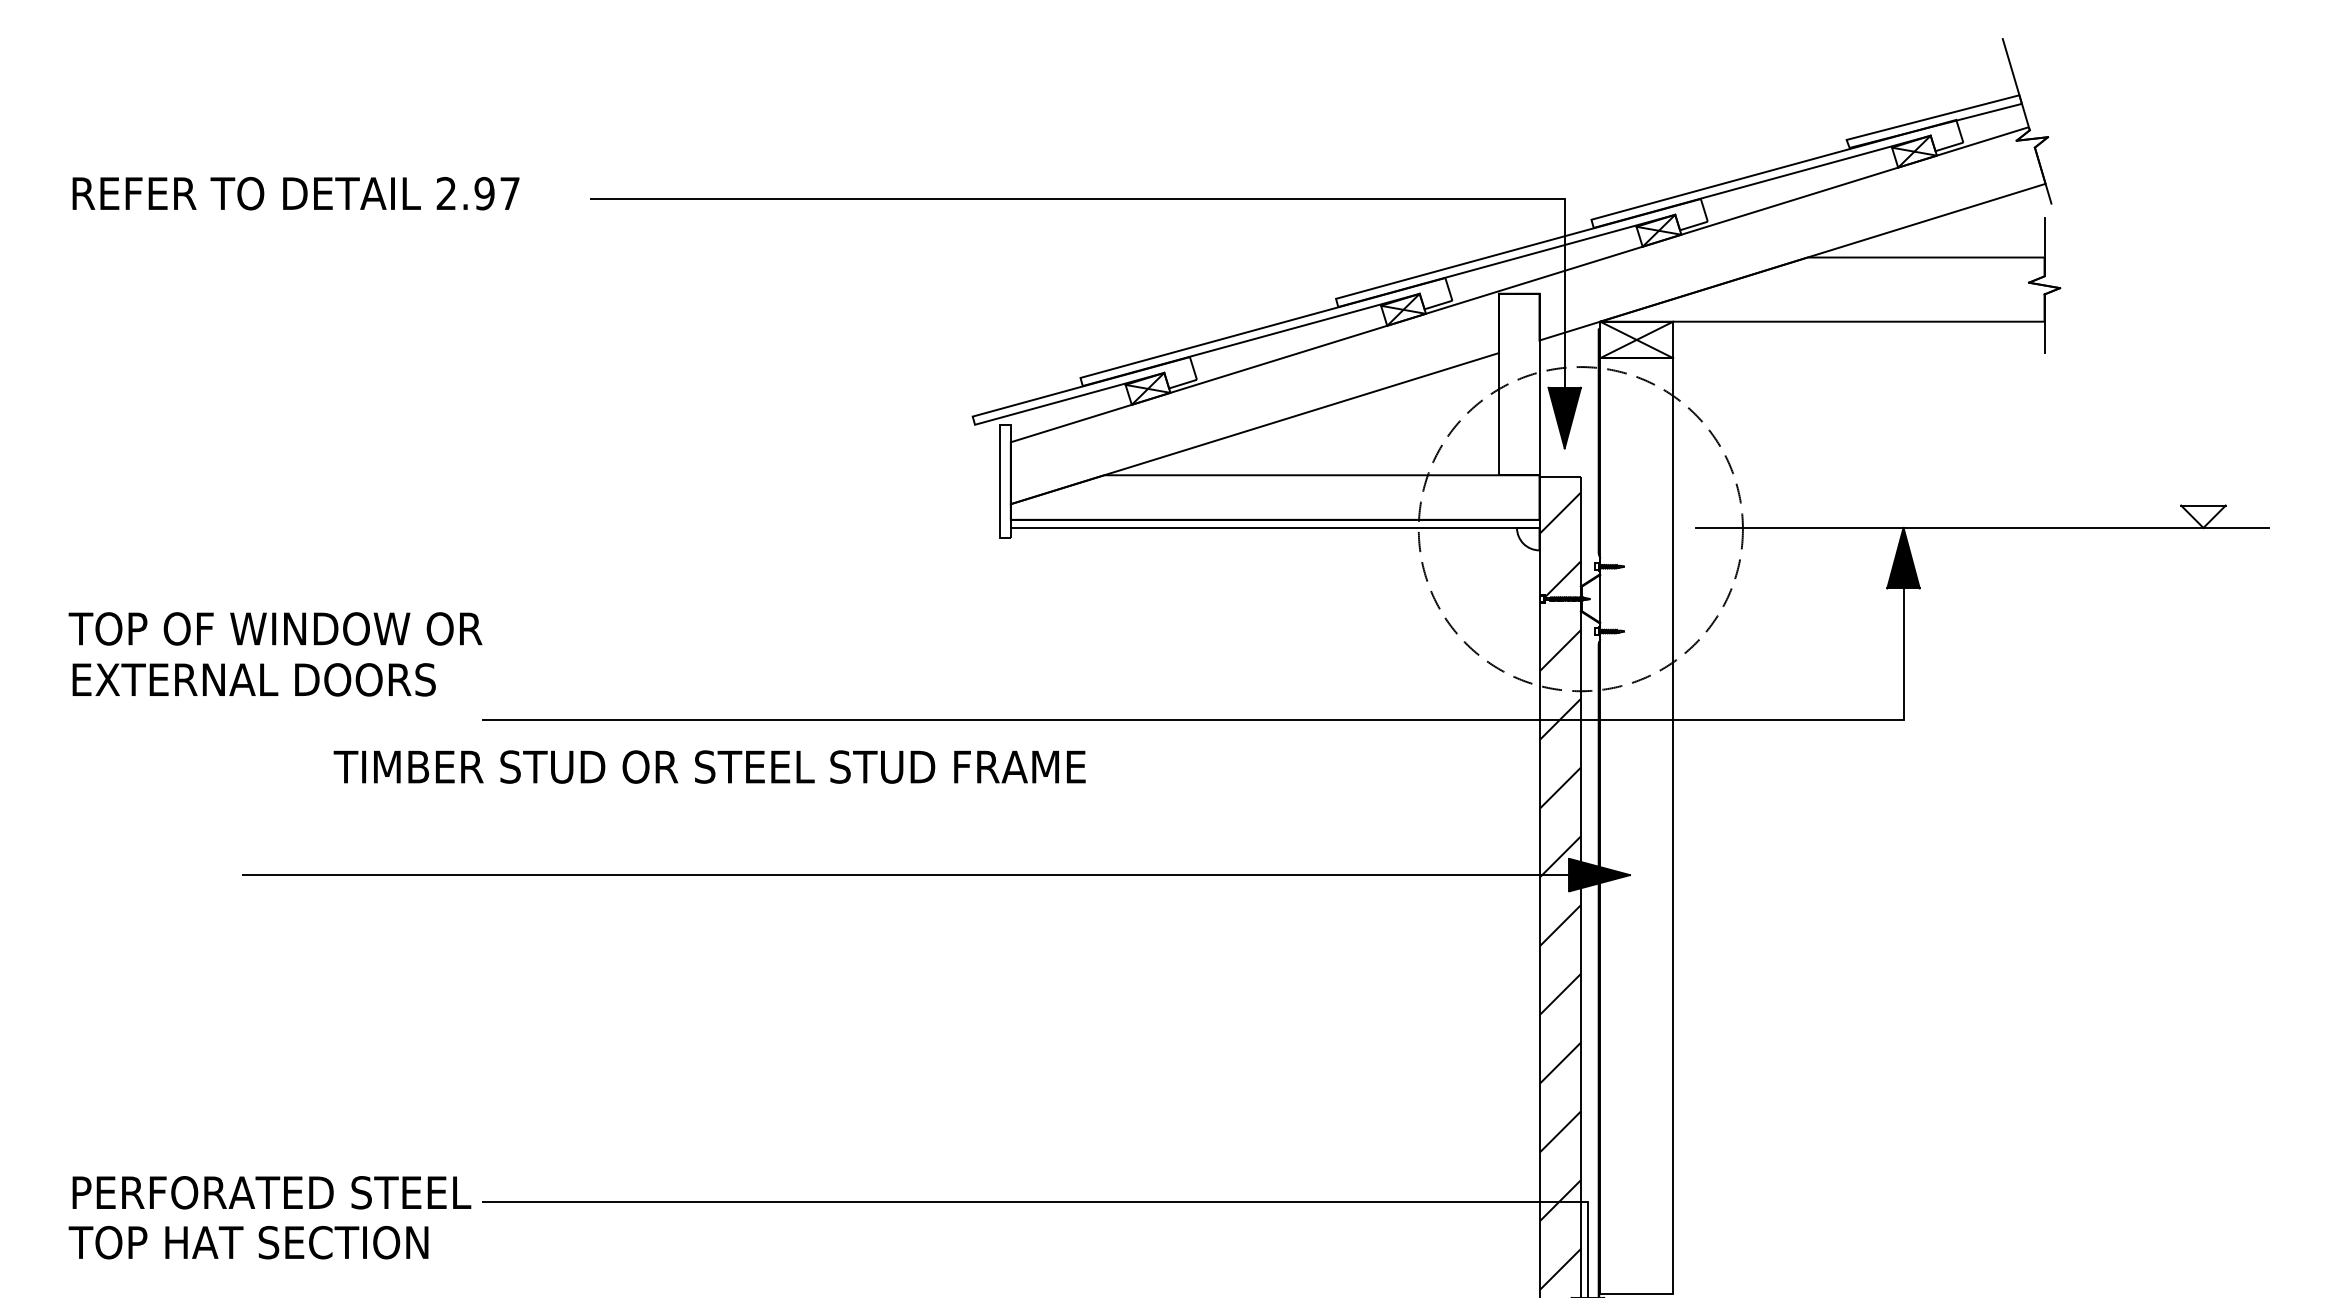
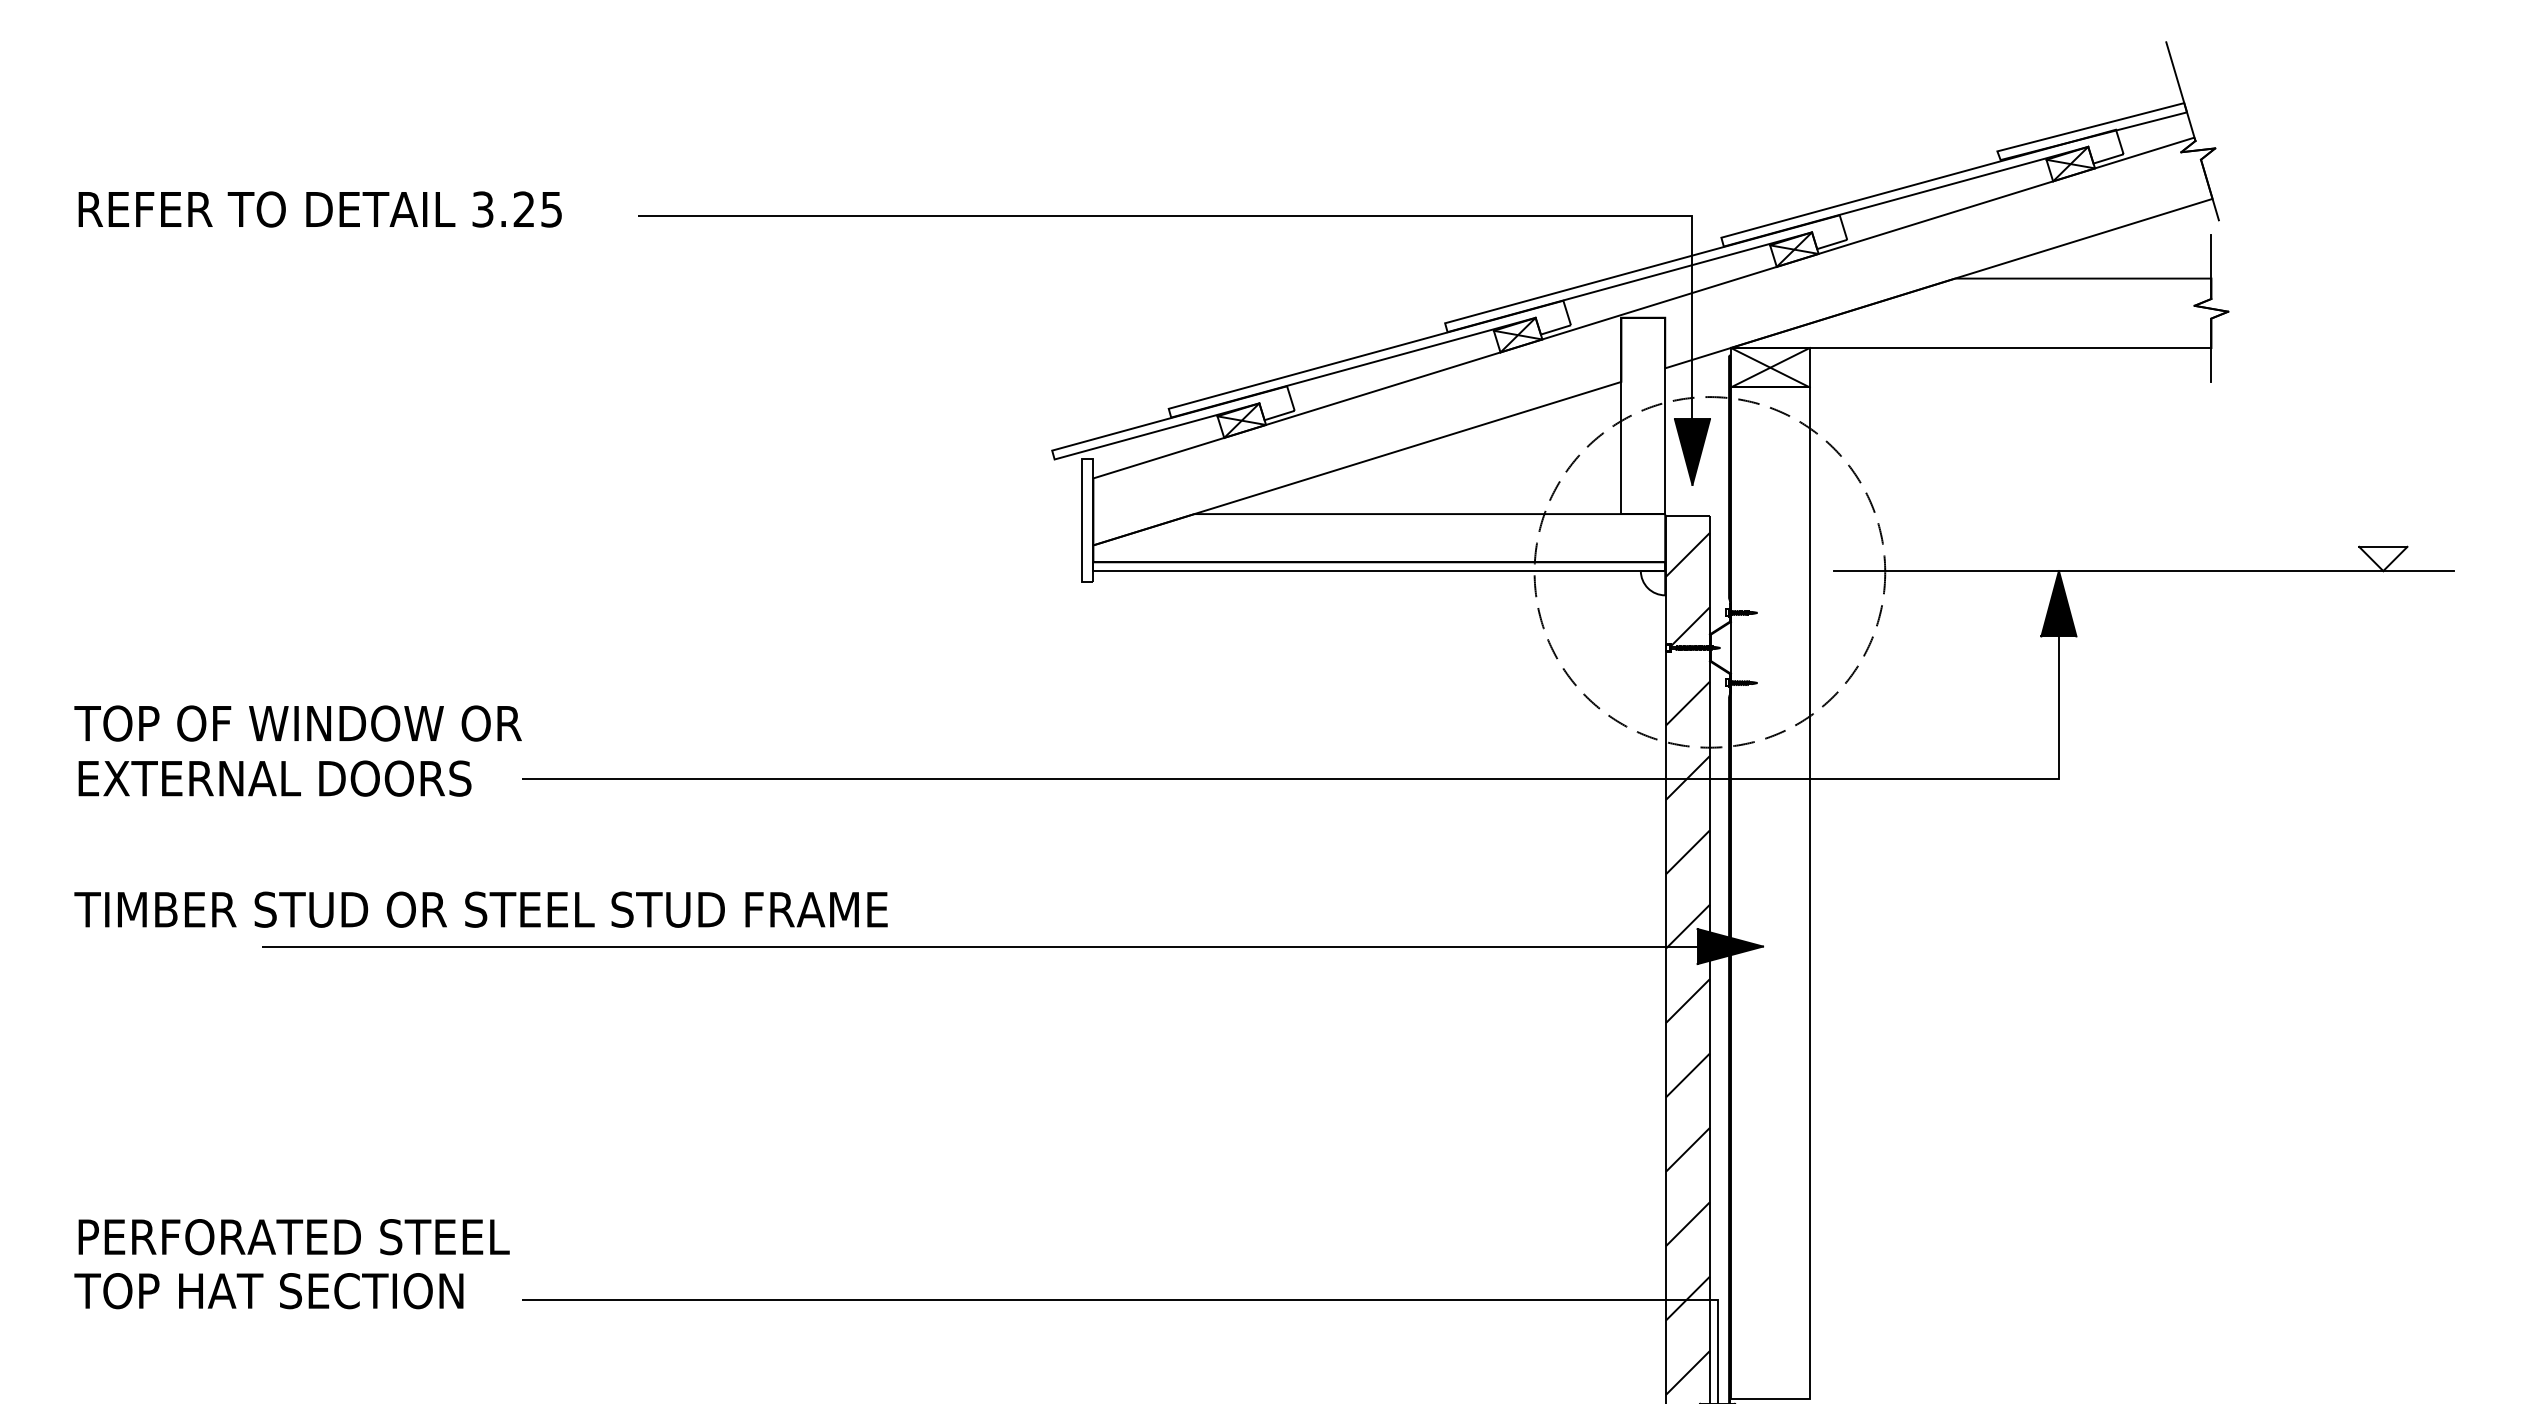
text: (477, 193) -> (516, 209), 2.97 -> 3.25
text: (275, 654) -> (298, 751), moved
text: (709, 766) -> (480, 909), moved
text: (269, 1217) -> (291, 1263), moved

